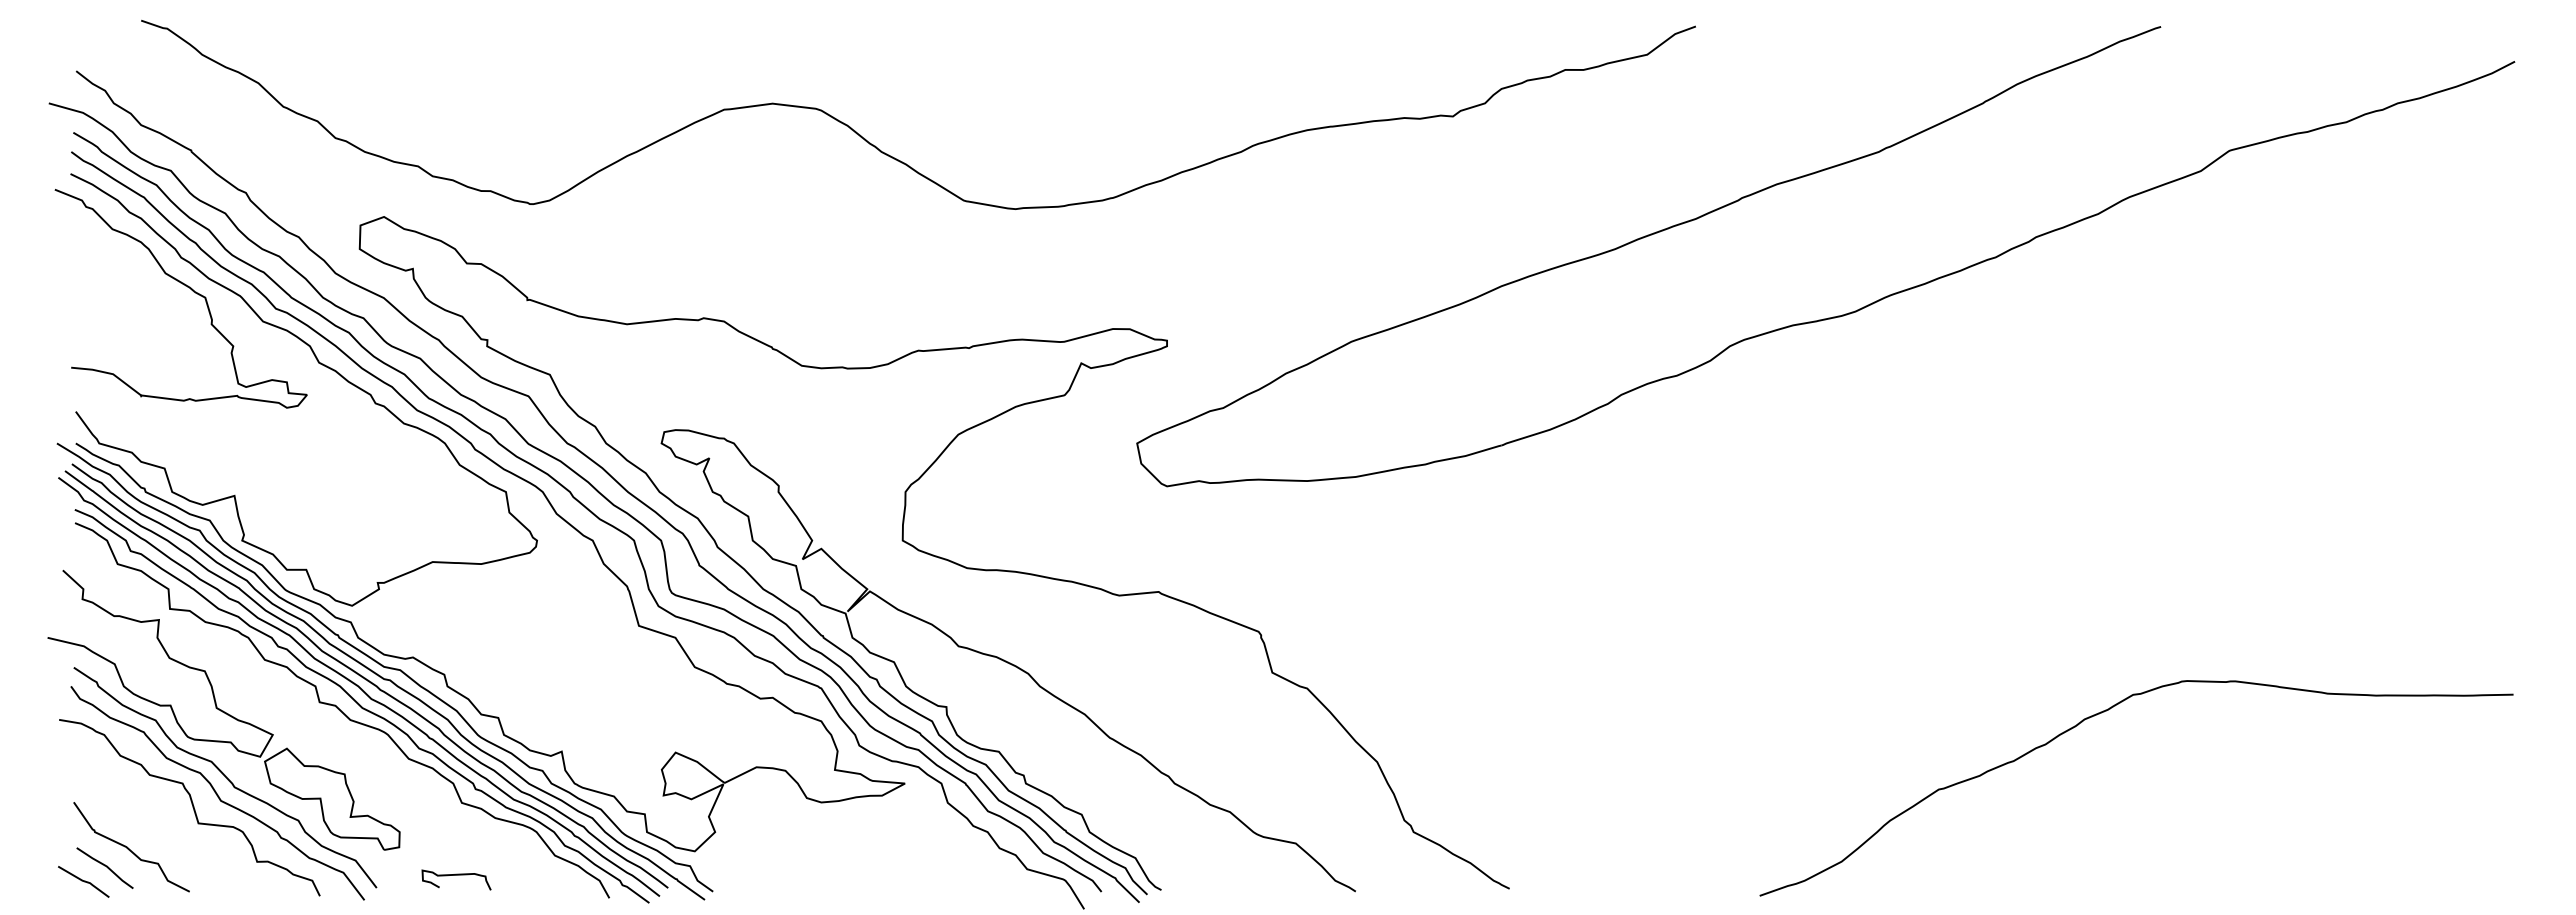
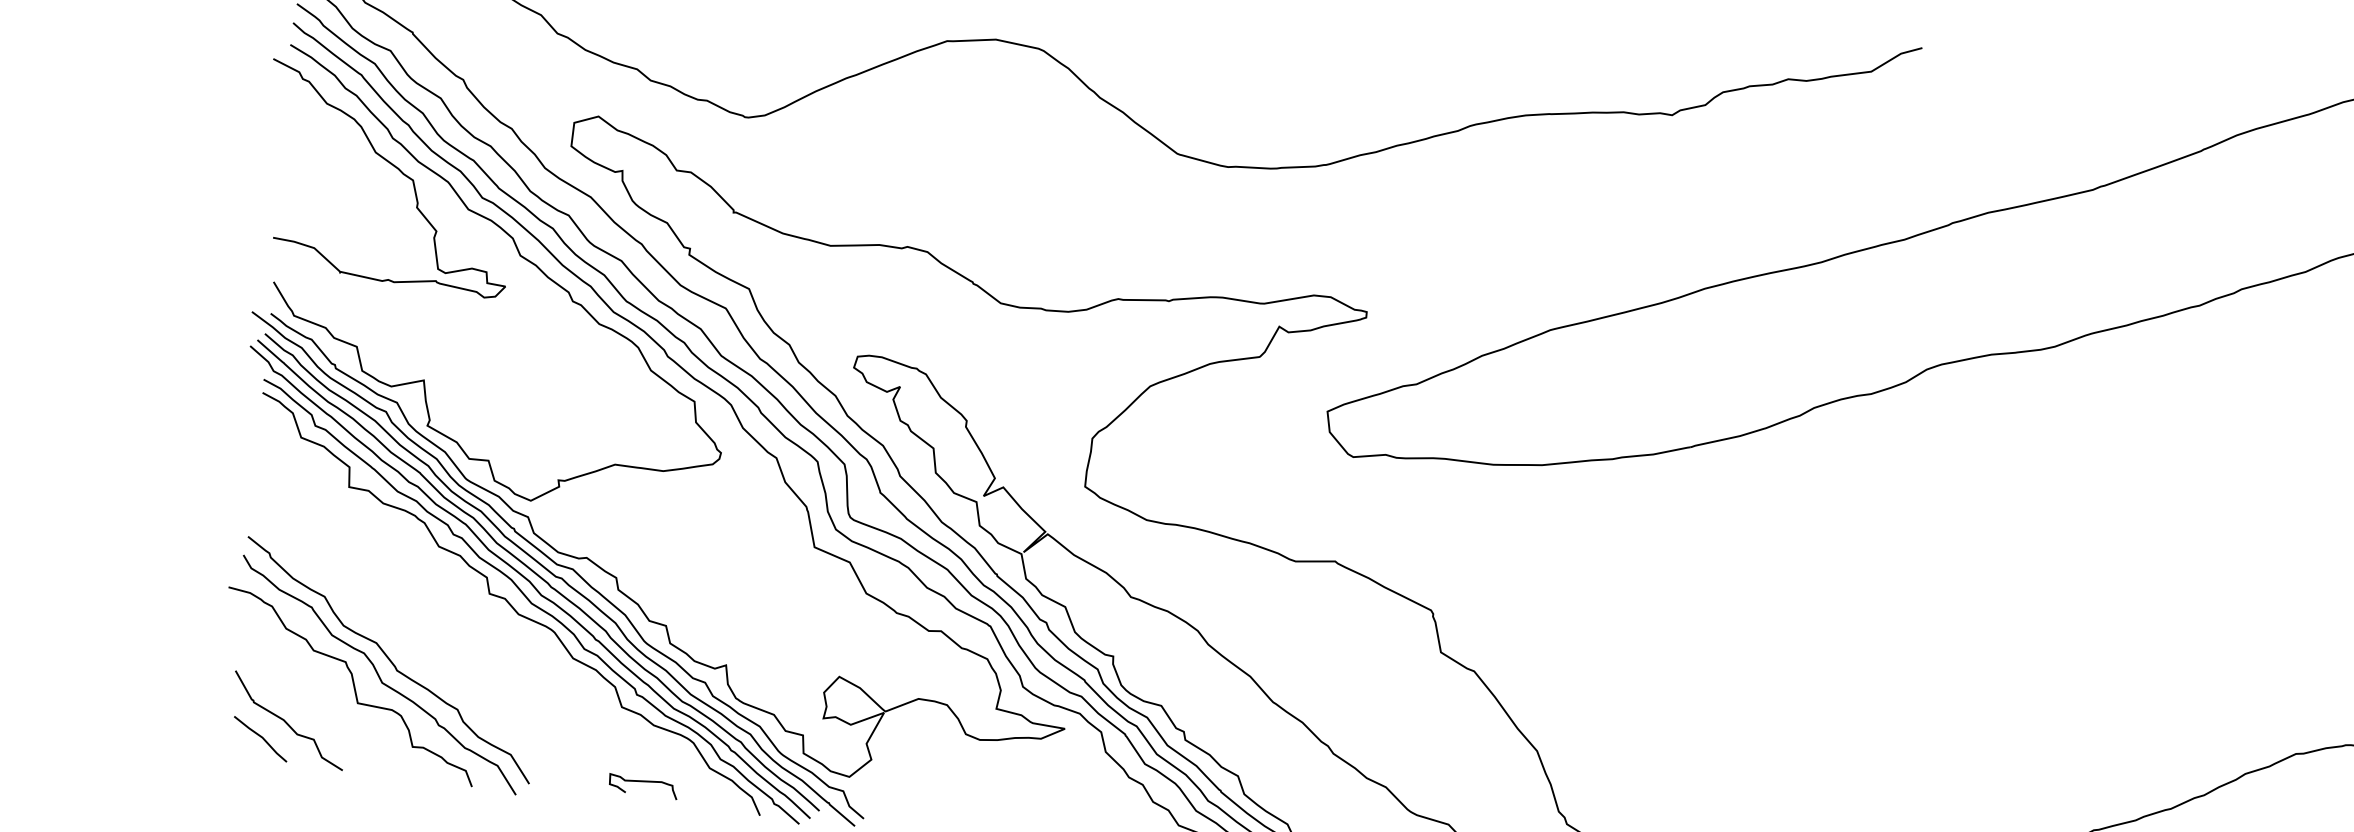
part: (223, 709) -> (393, 592), removed
curve: (456, 875) -> (643, 782), moved
line: (83, 881) -> (237, 750), removed

